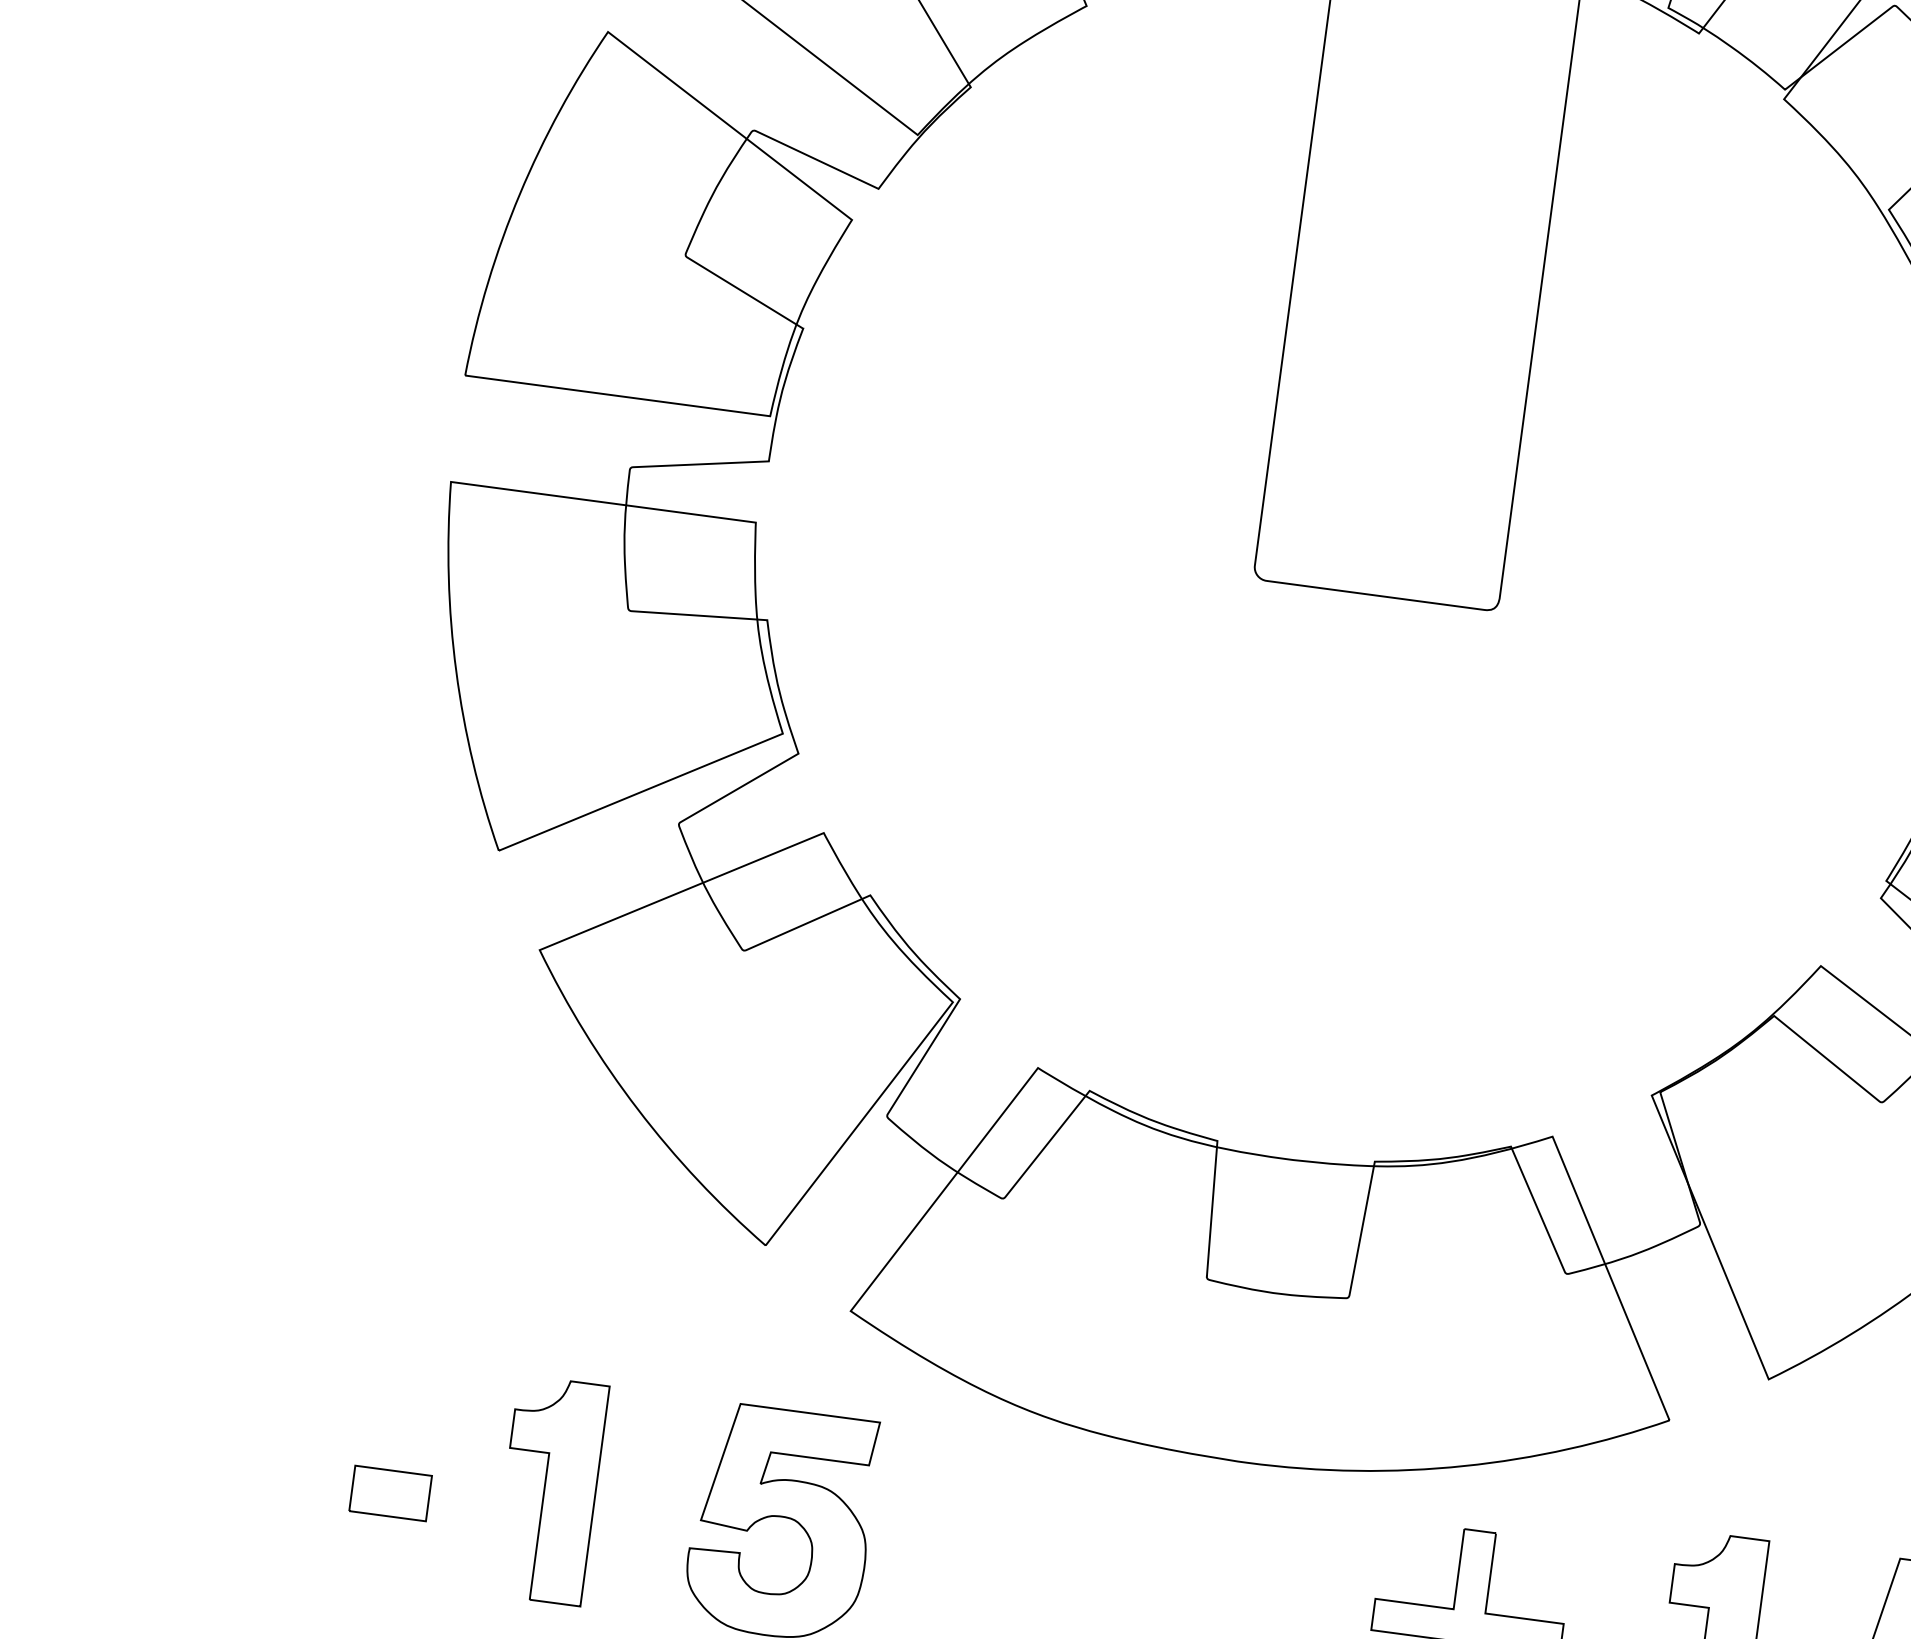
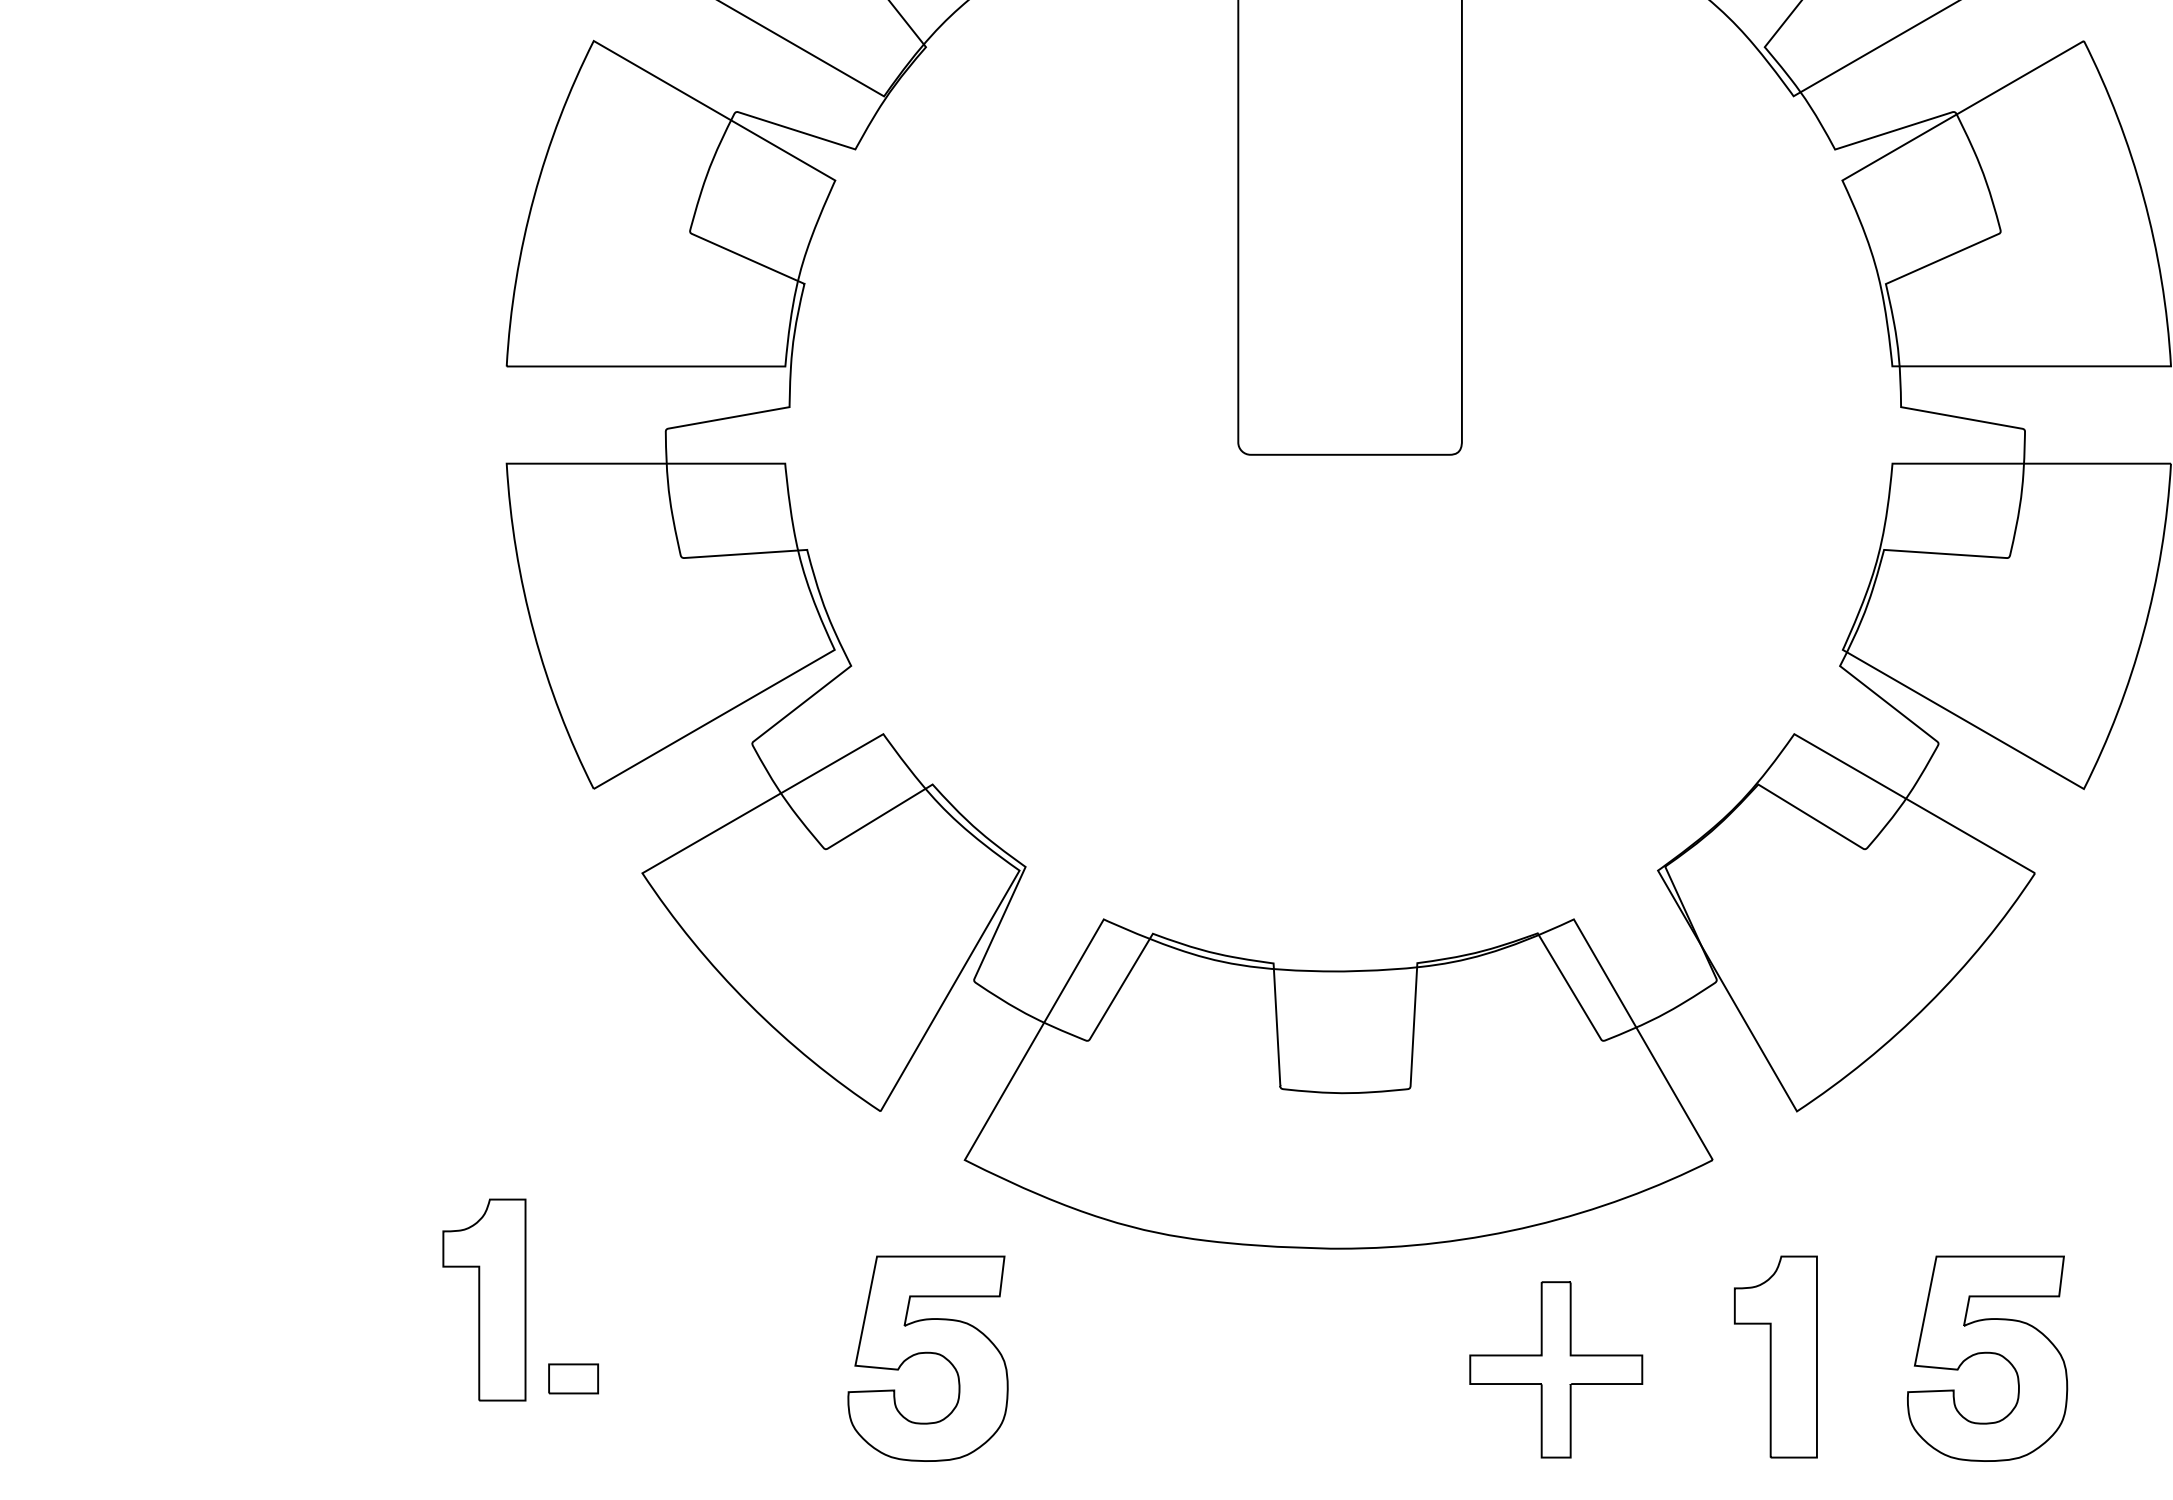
part: (550, 1489) -> (484, 1299), moved
part: (390, 1493) -> (573, 1378), size x0.7

